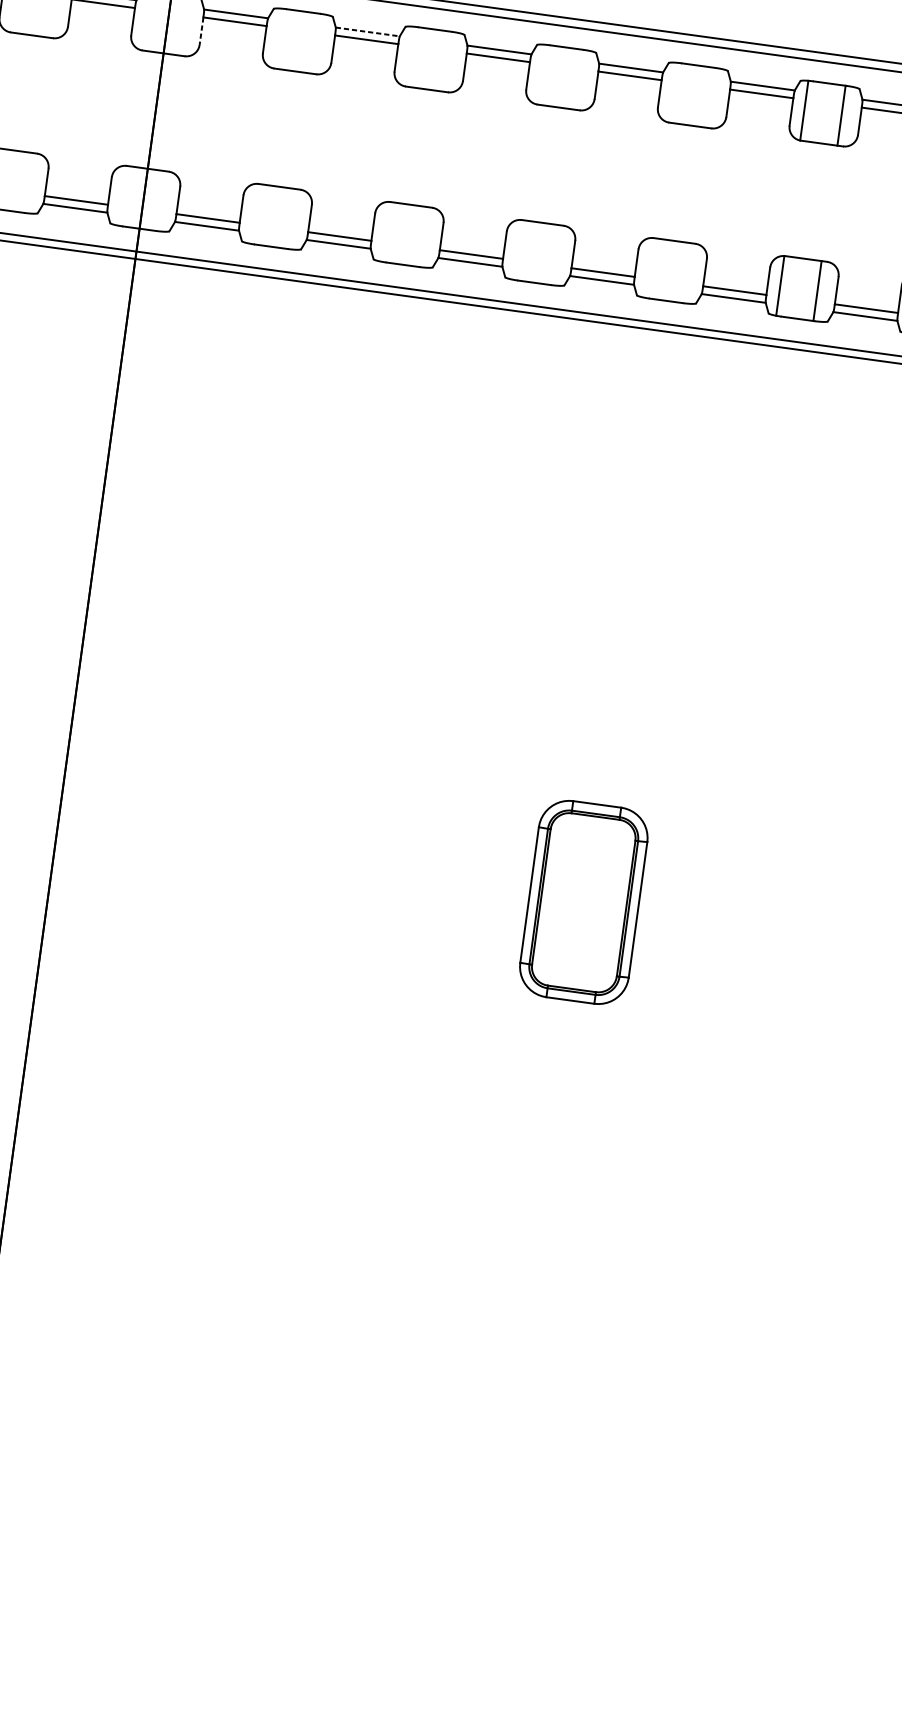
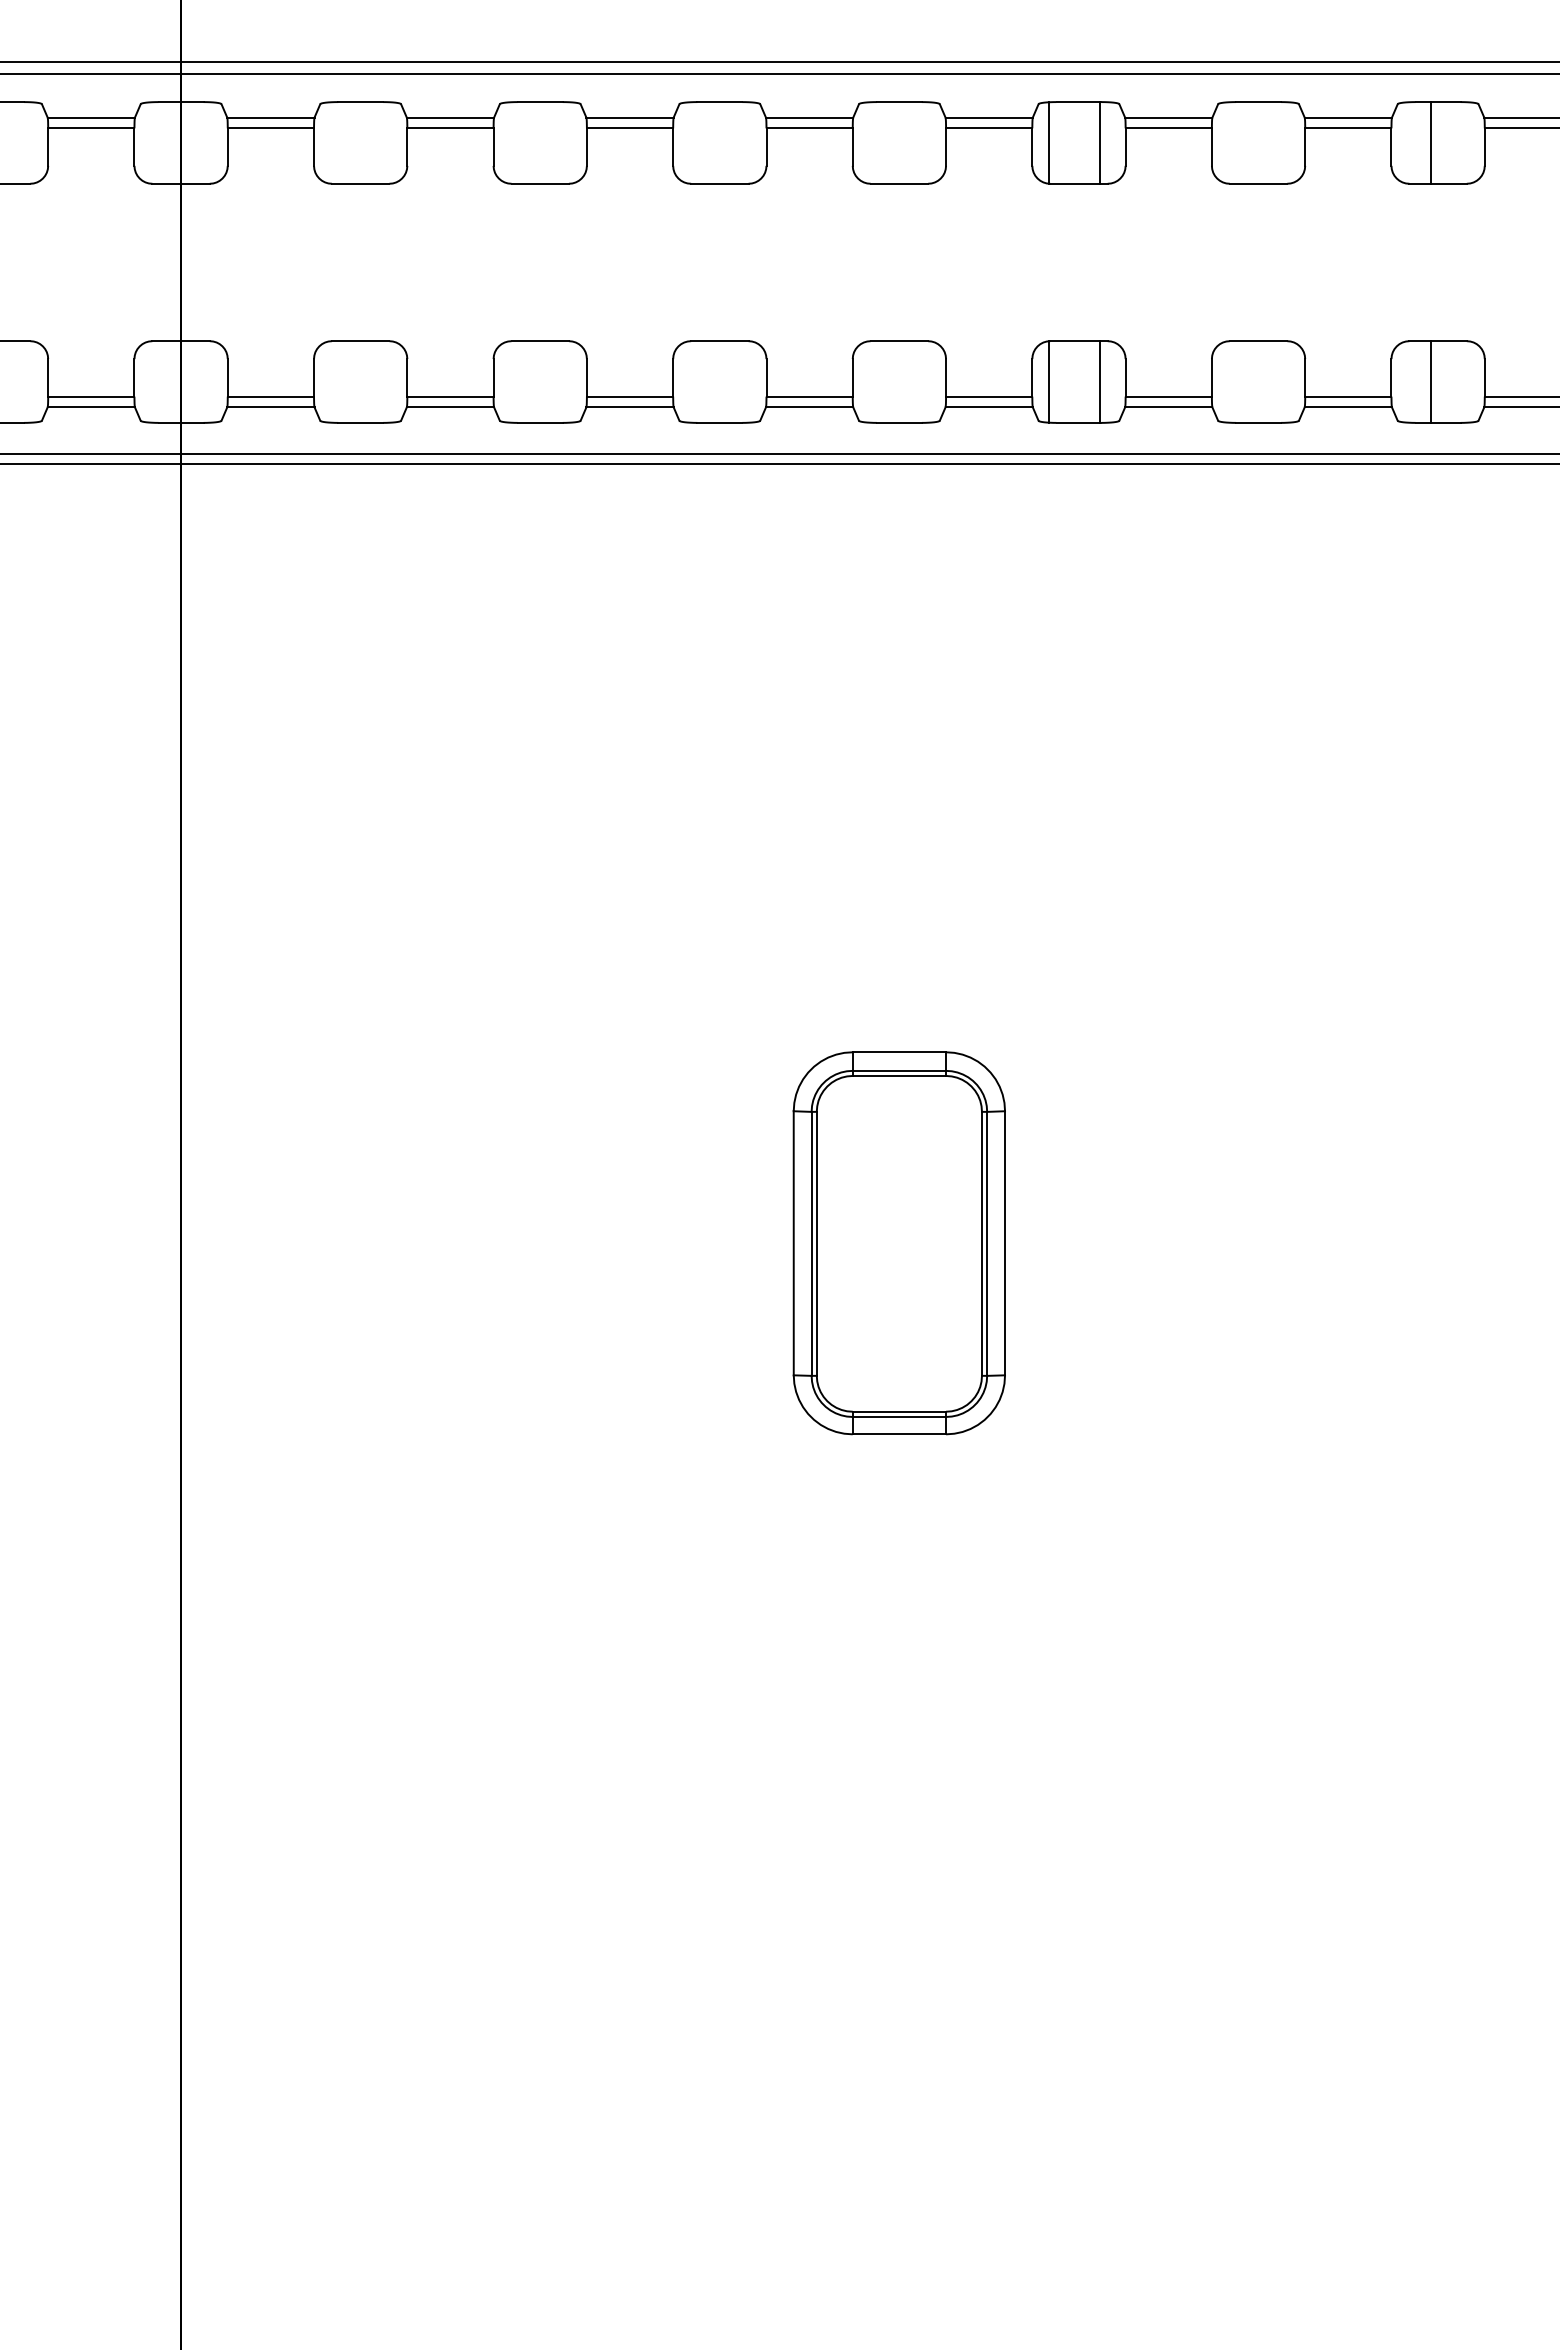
line: (201, 31) -> (227, 147), dashed -> solid
line: (367, 31) -> (450, 117), dashed -> solid
part: (583, 902) -> (898, 1243), size x1.43

